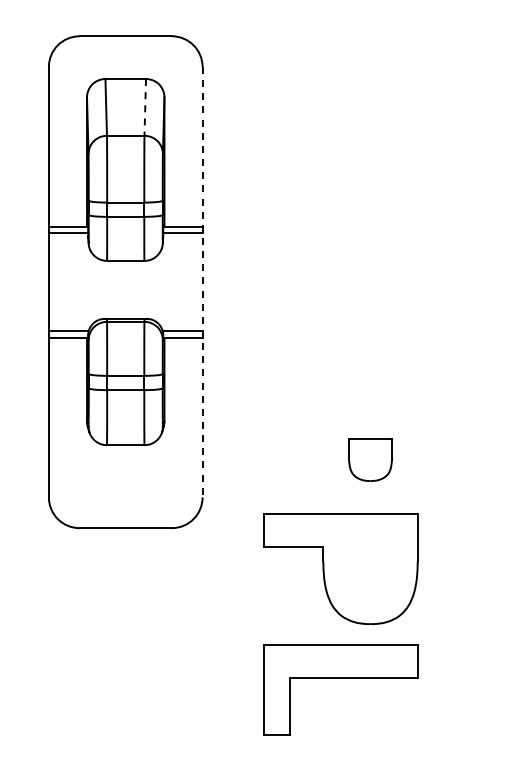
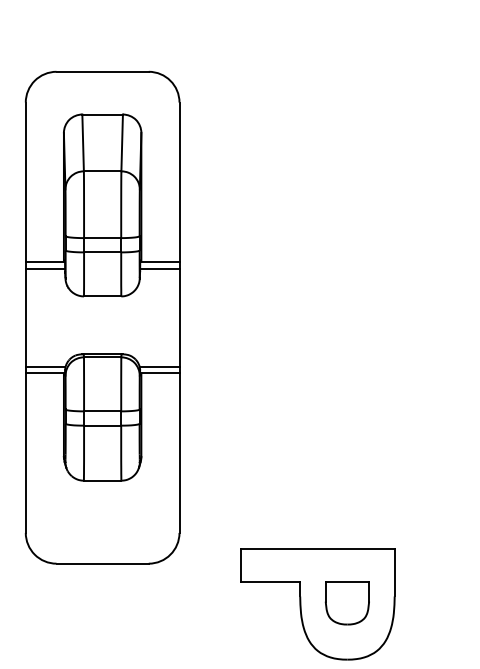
line: (145, 107) -> (122, 143), dashed -> solid
line: (202, 282) -> (179, 318), dashed -> solid
part: (370, 459) -> (347, 603), moved

